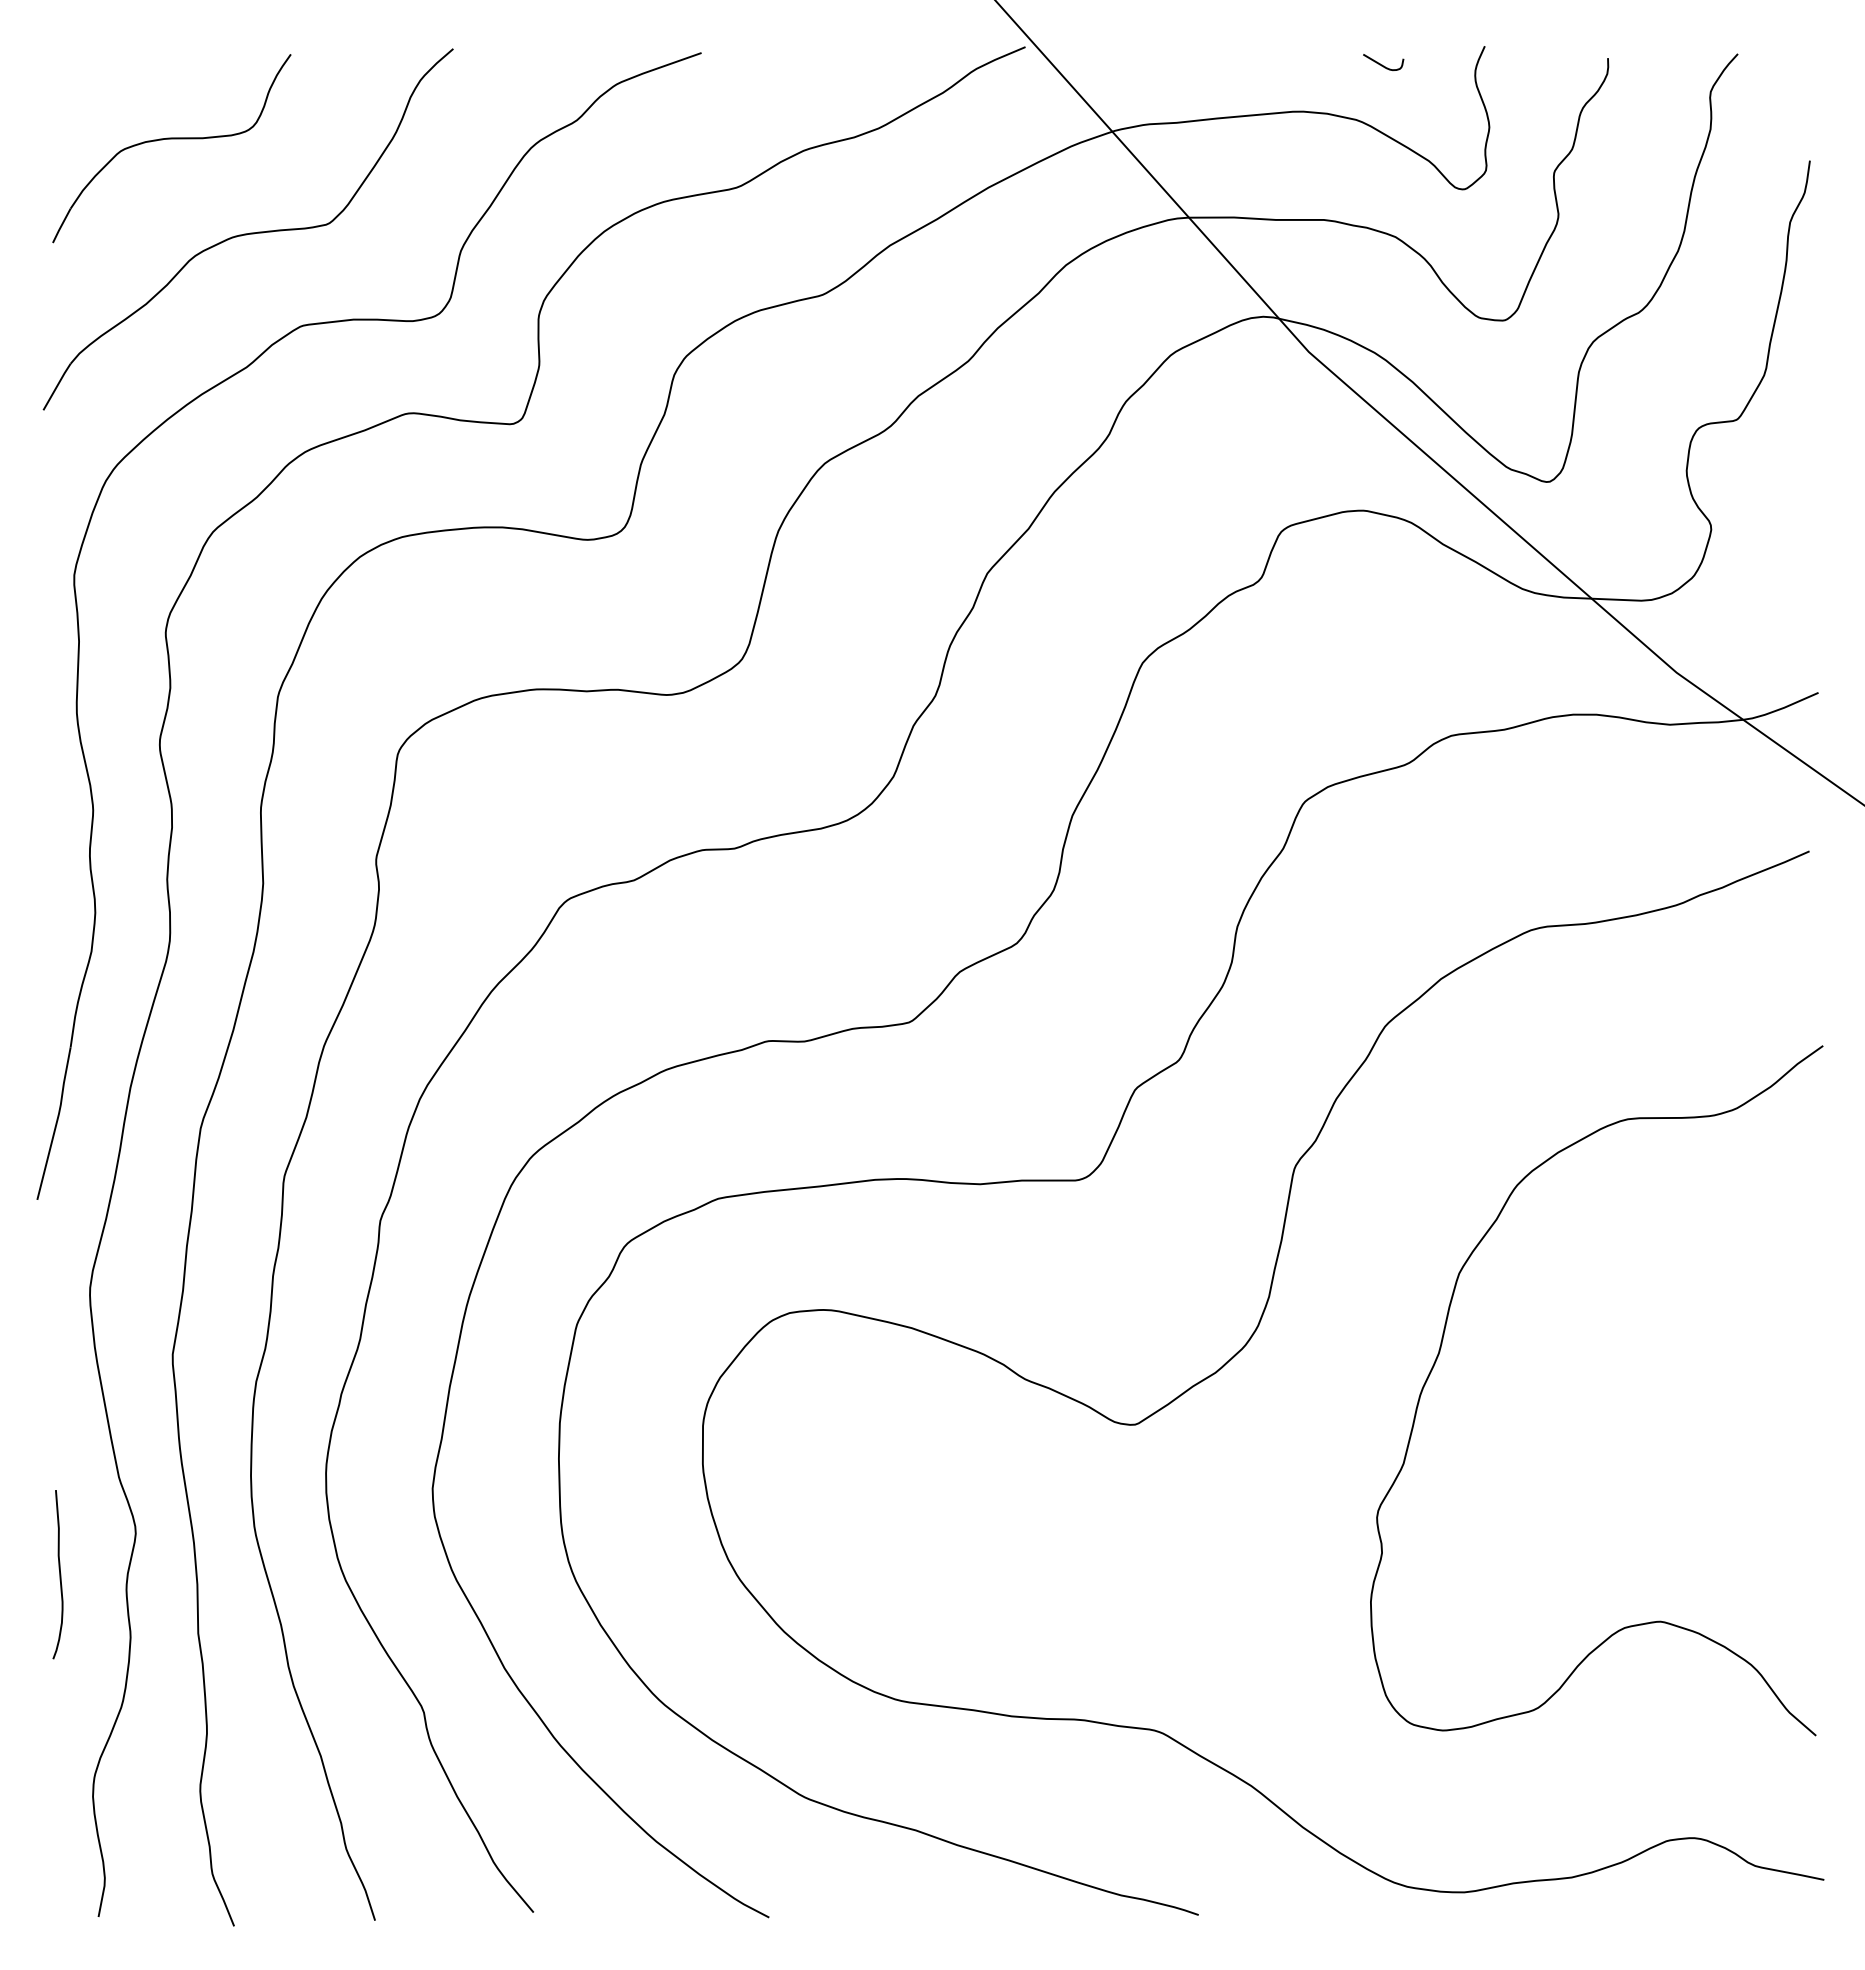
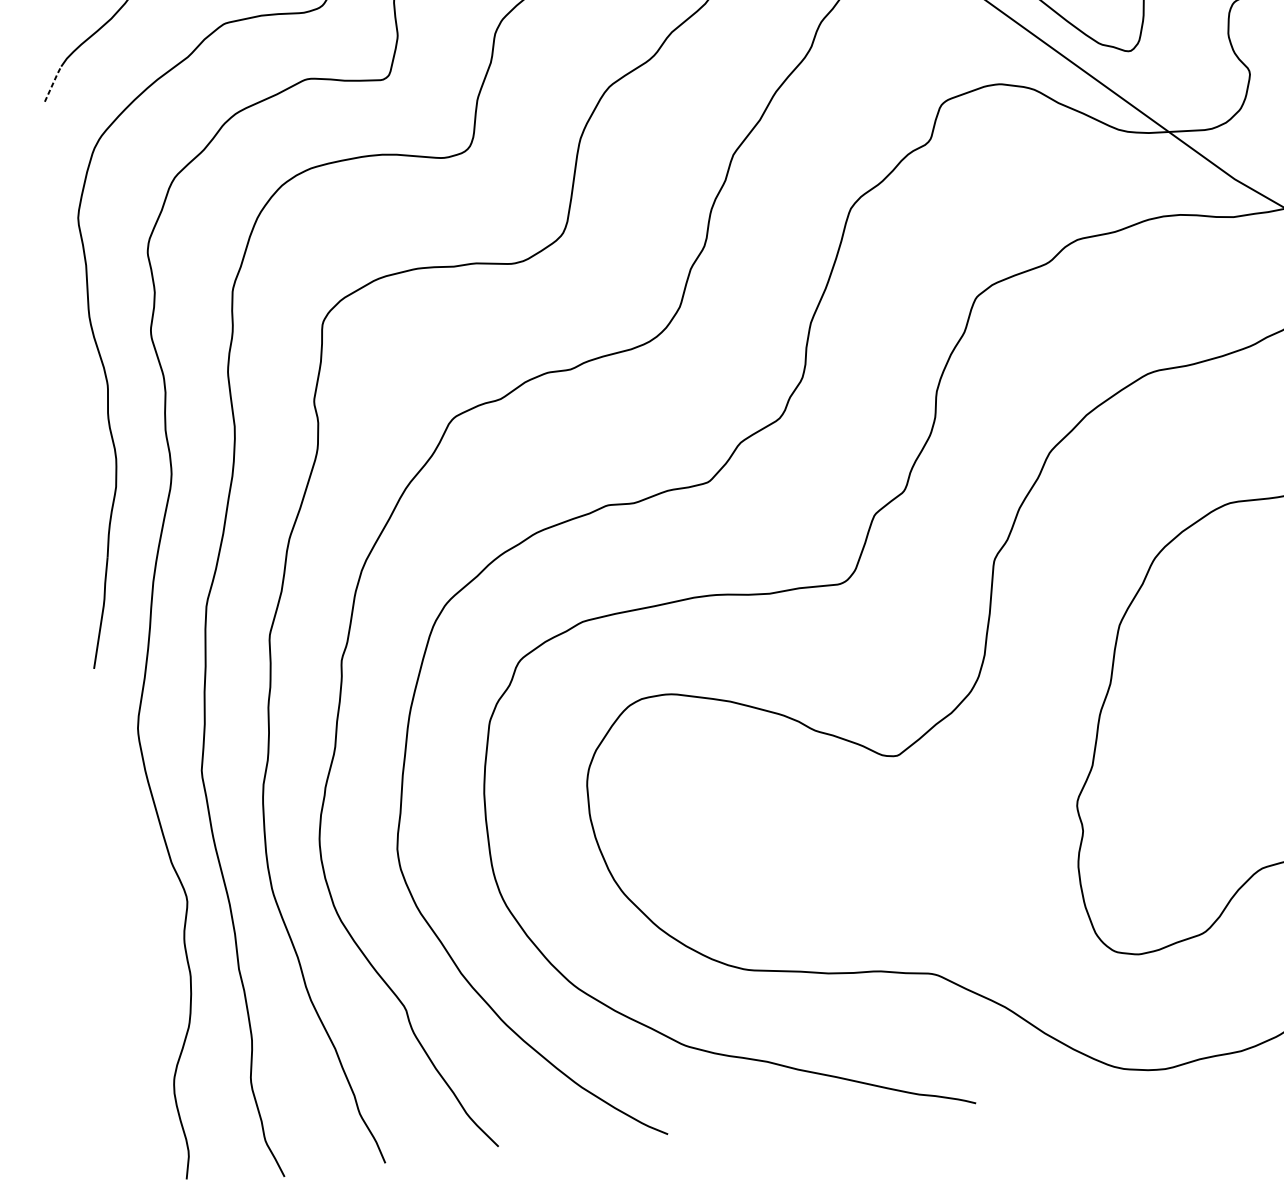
line: (57, 386) -> (53, 83), solid -> dashed
curve: (59, 1574) -> (135, 936), removed

